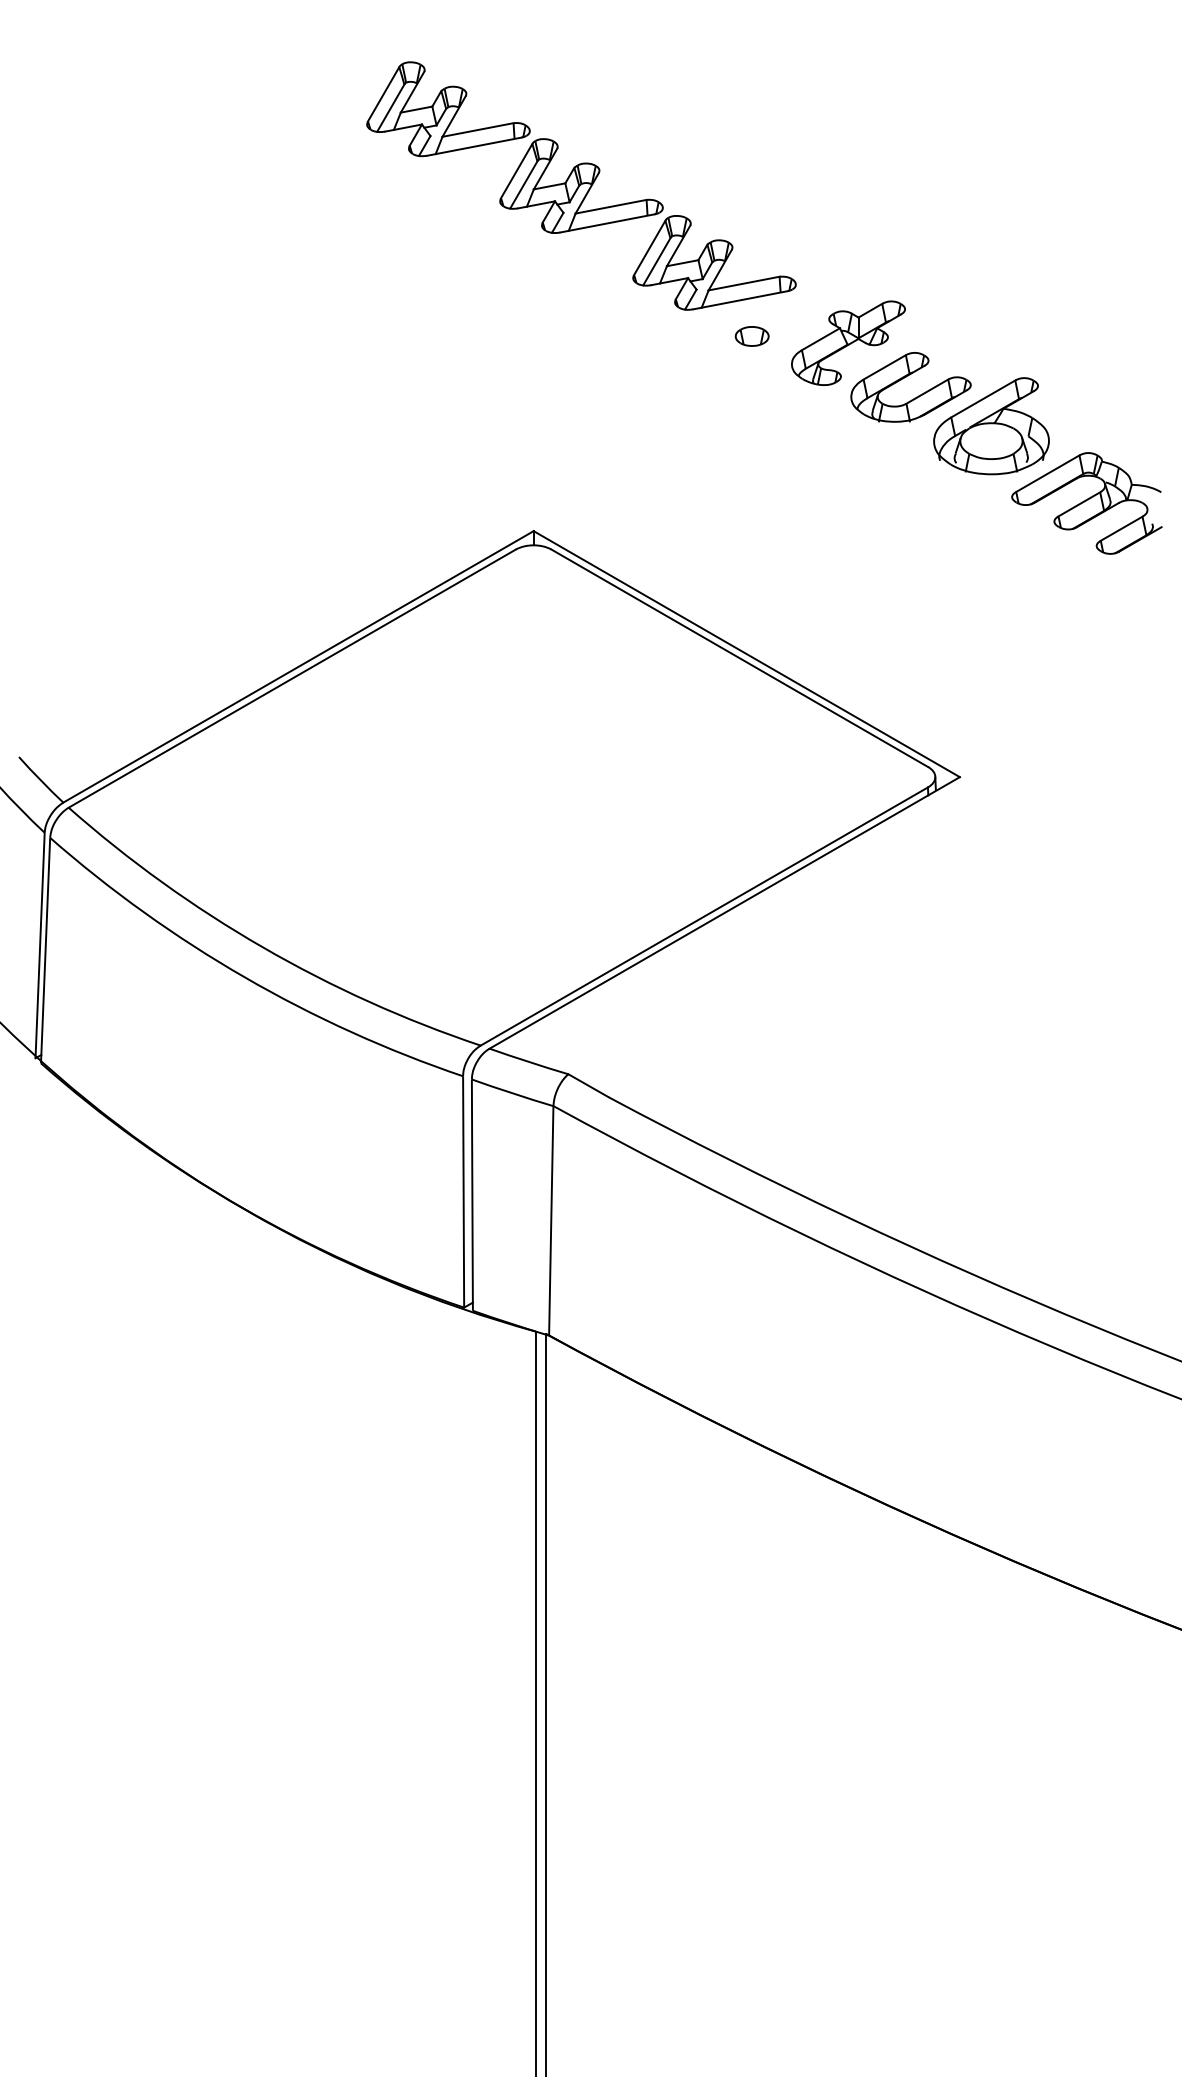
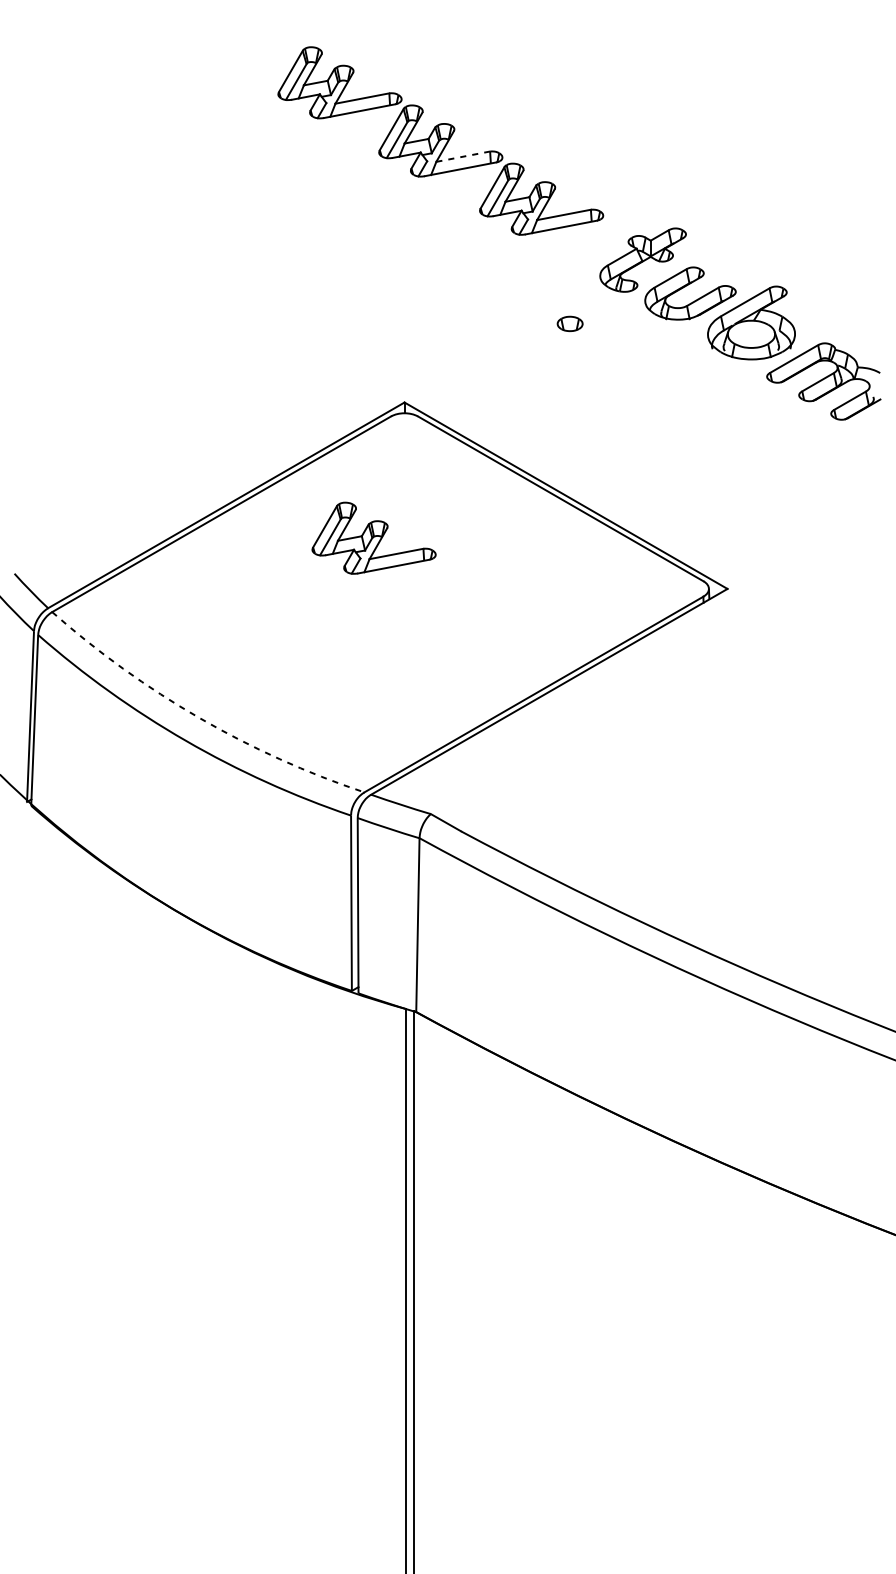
line: (611, 206) -> (463, 156), solid -> dashed
part: (751, 336) -> (569, 323), moved
part: (493, 710) -> (374, 538), added
arc: (262, 947) -> (199, 718), solid -> dashed

